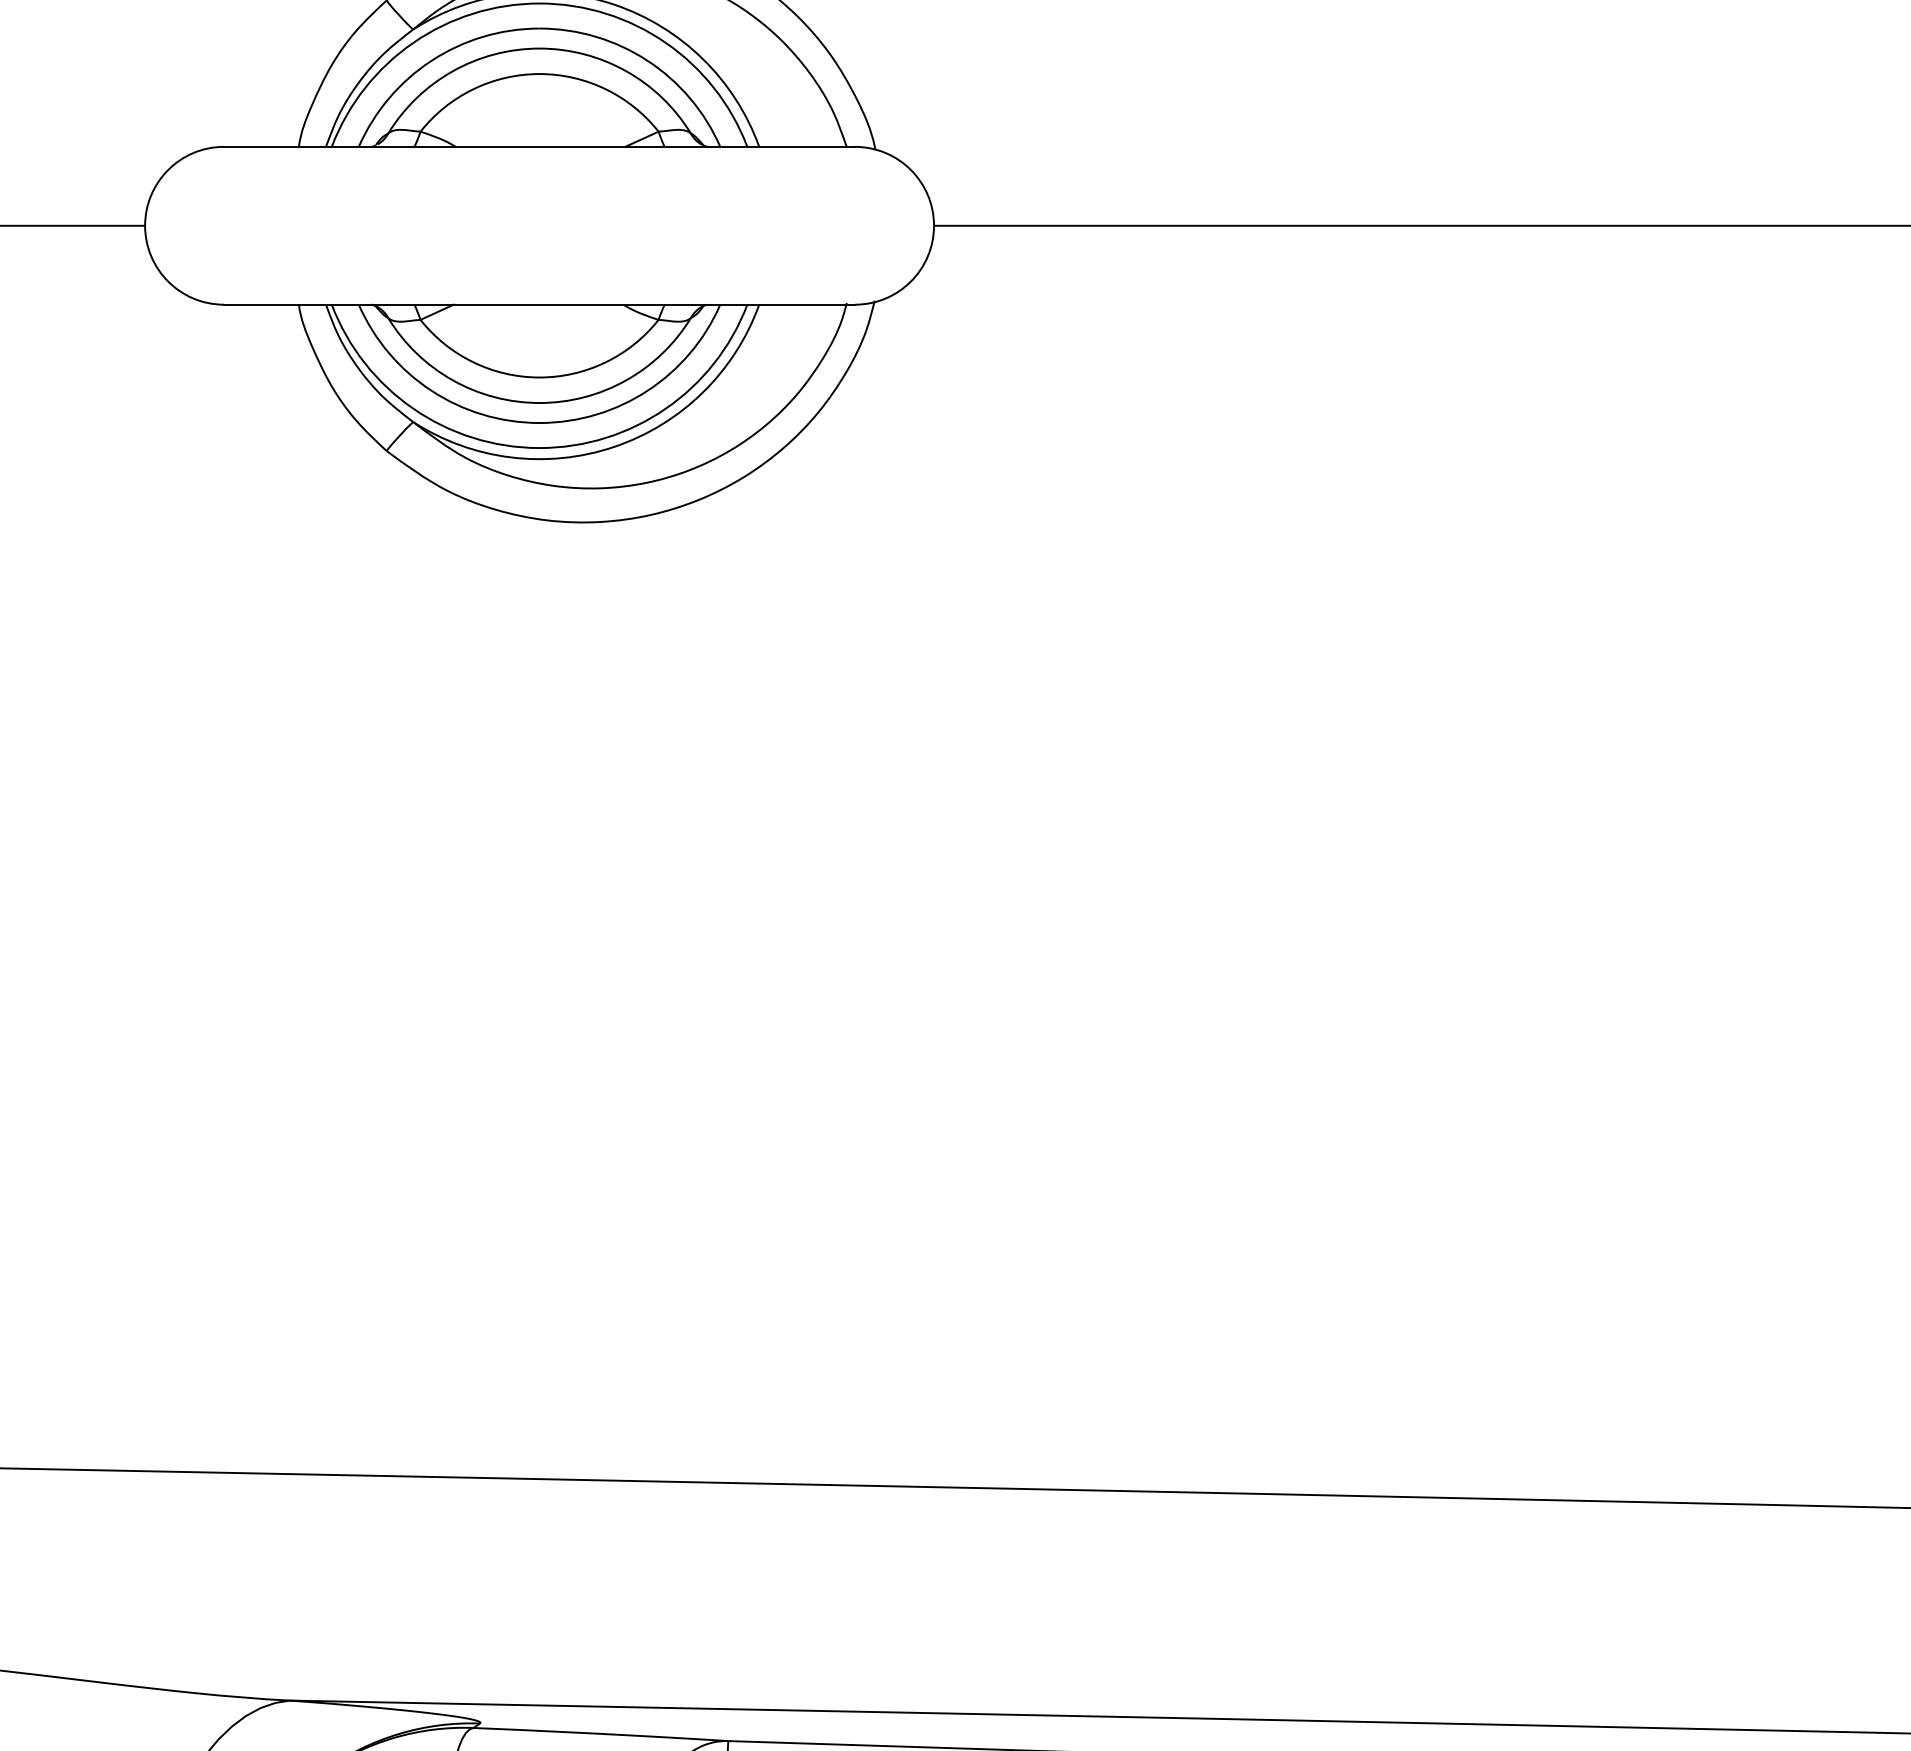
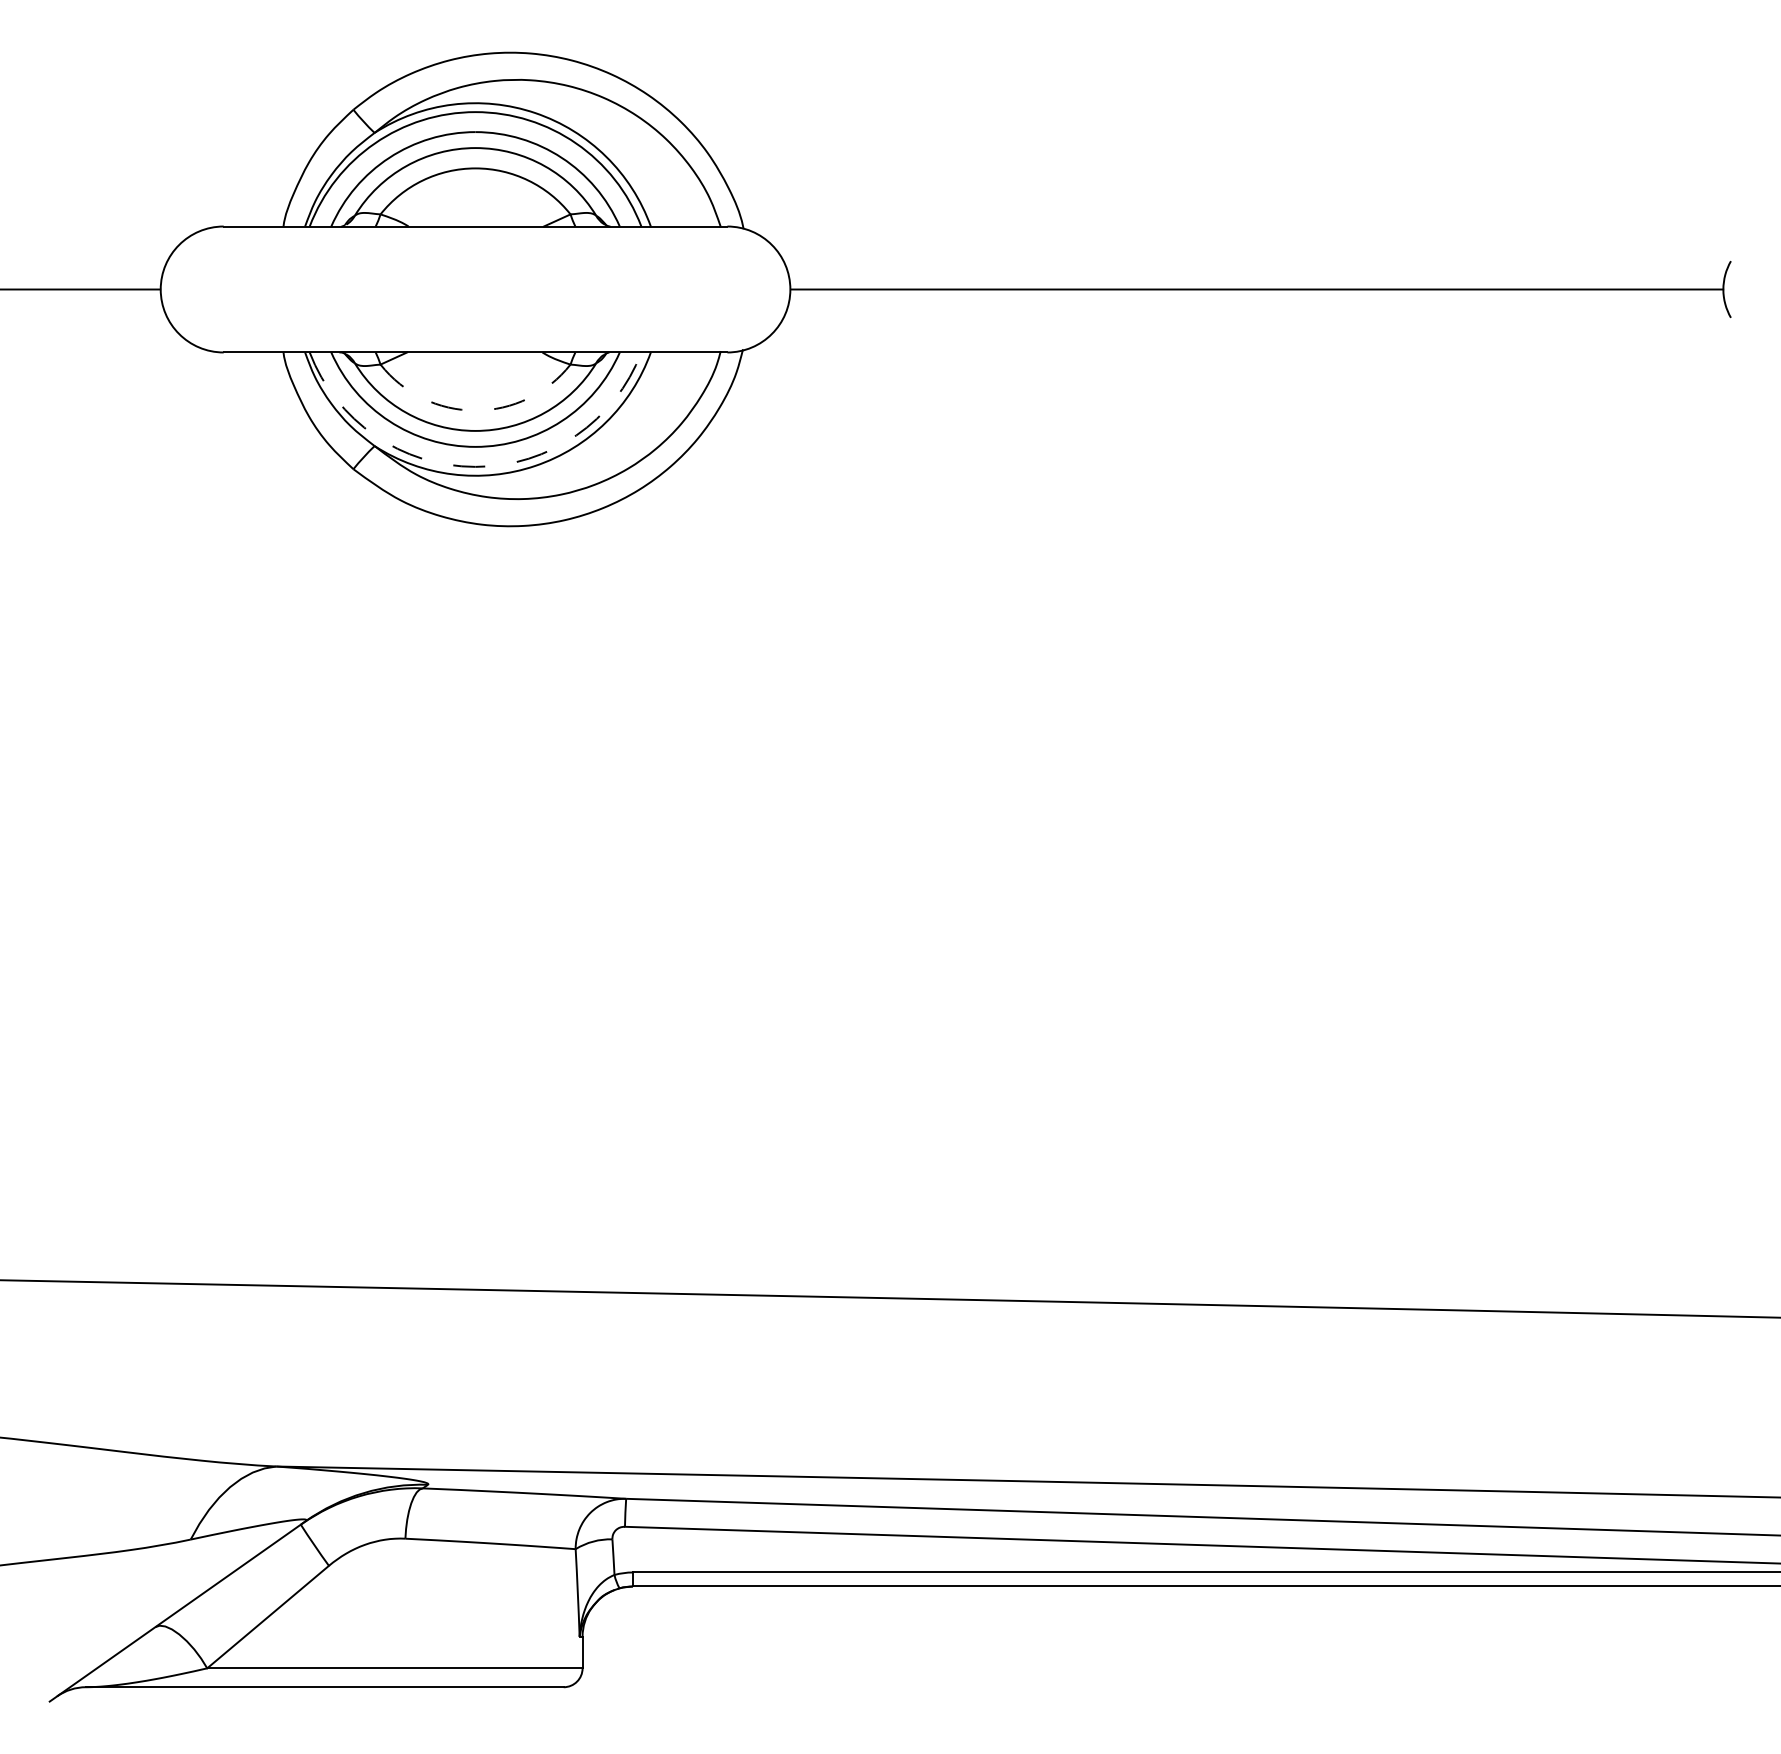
arc: (539, 377) -> (475, 410), solid -> dashed
arc: (539, 447) -> (475, 466), solid -> dashed

